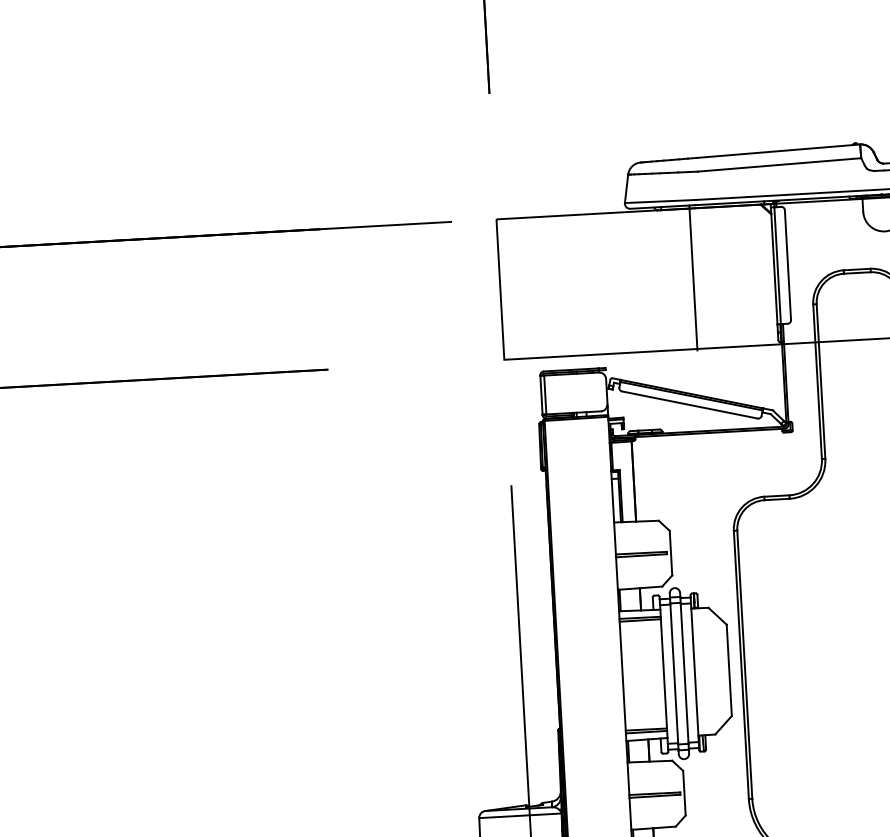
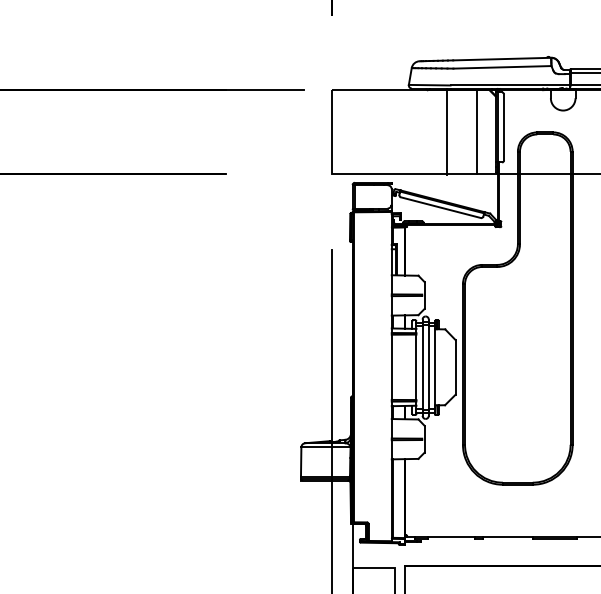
line: (742, 276) -> (476, 132), added

